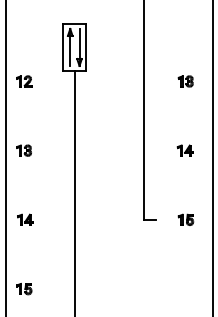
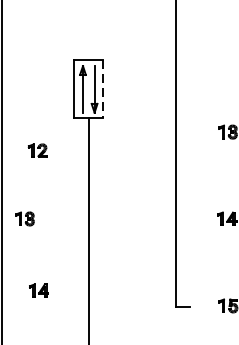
line: (86, 47) -> (103, 89), solid -> dashed
part: (24, 81) -> (38, 150), moved
part: (25, 219) -> (39, 290), moved

